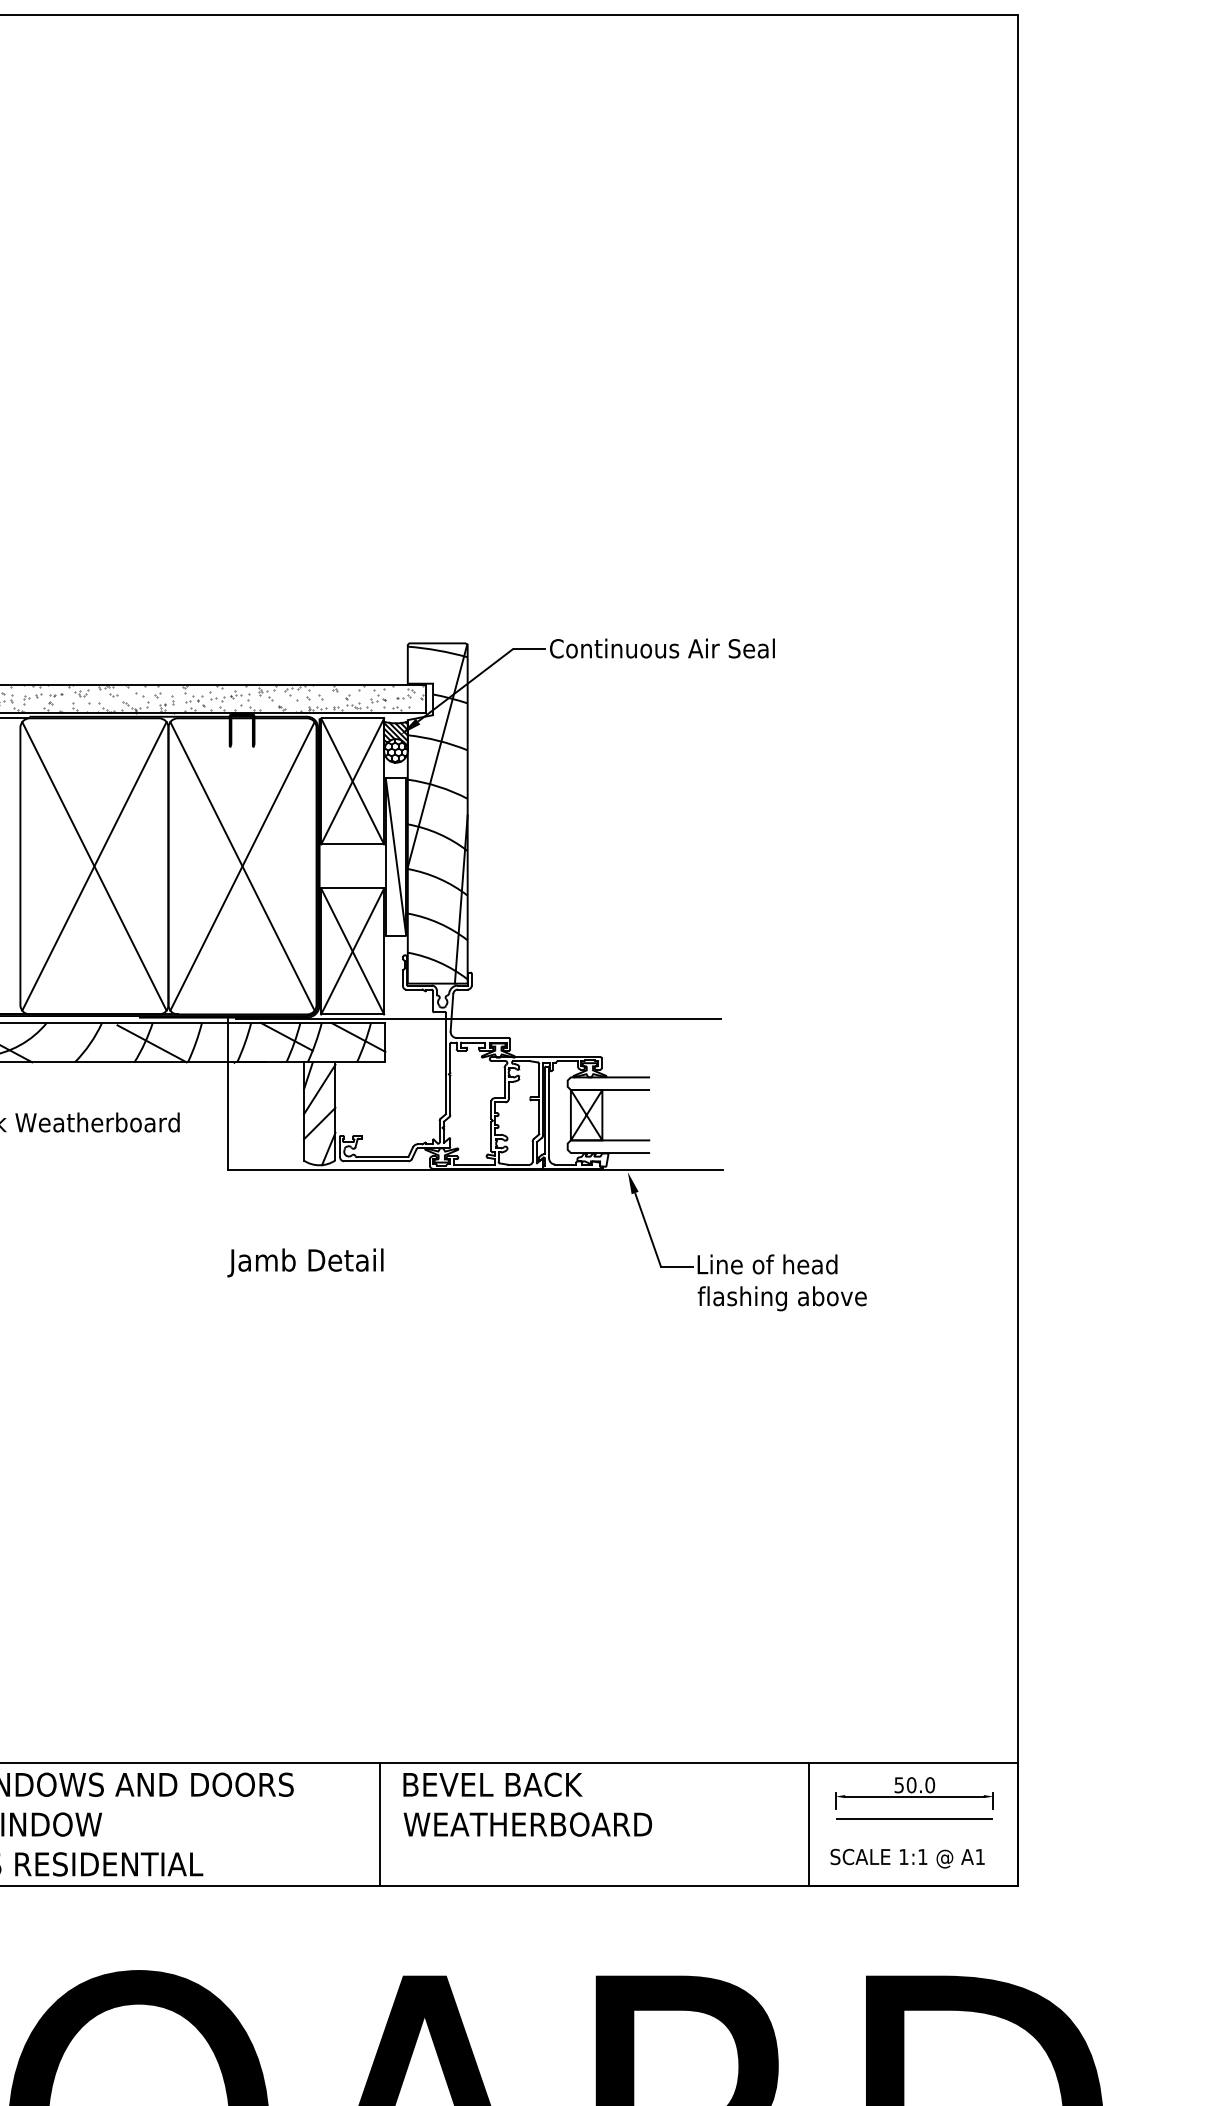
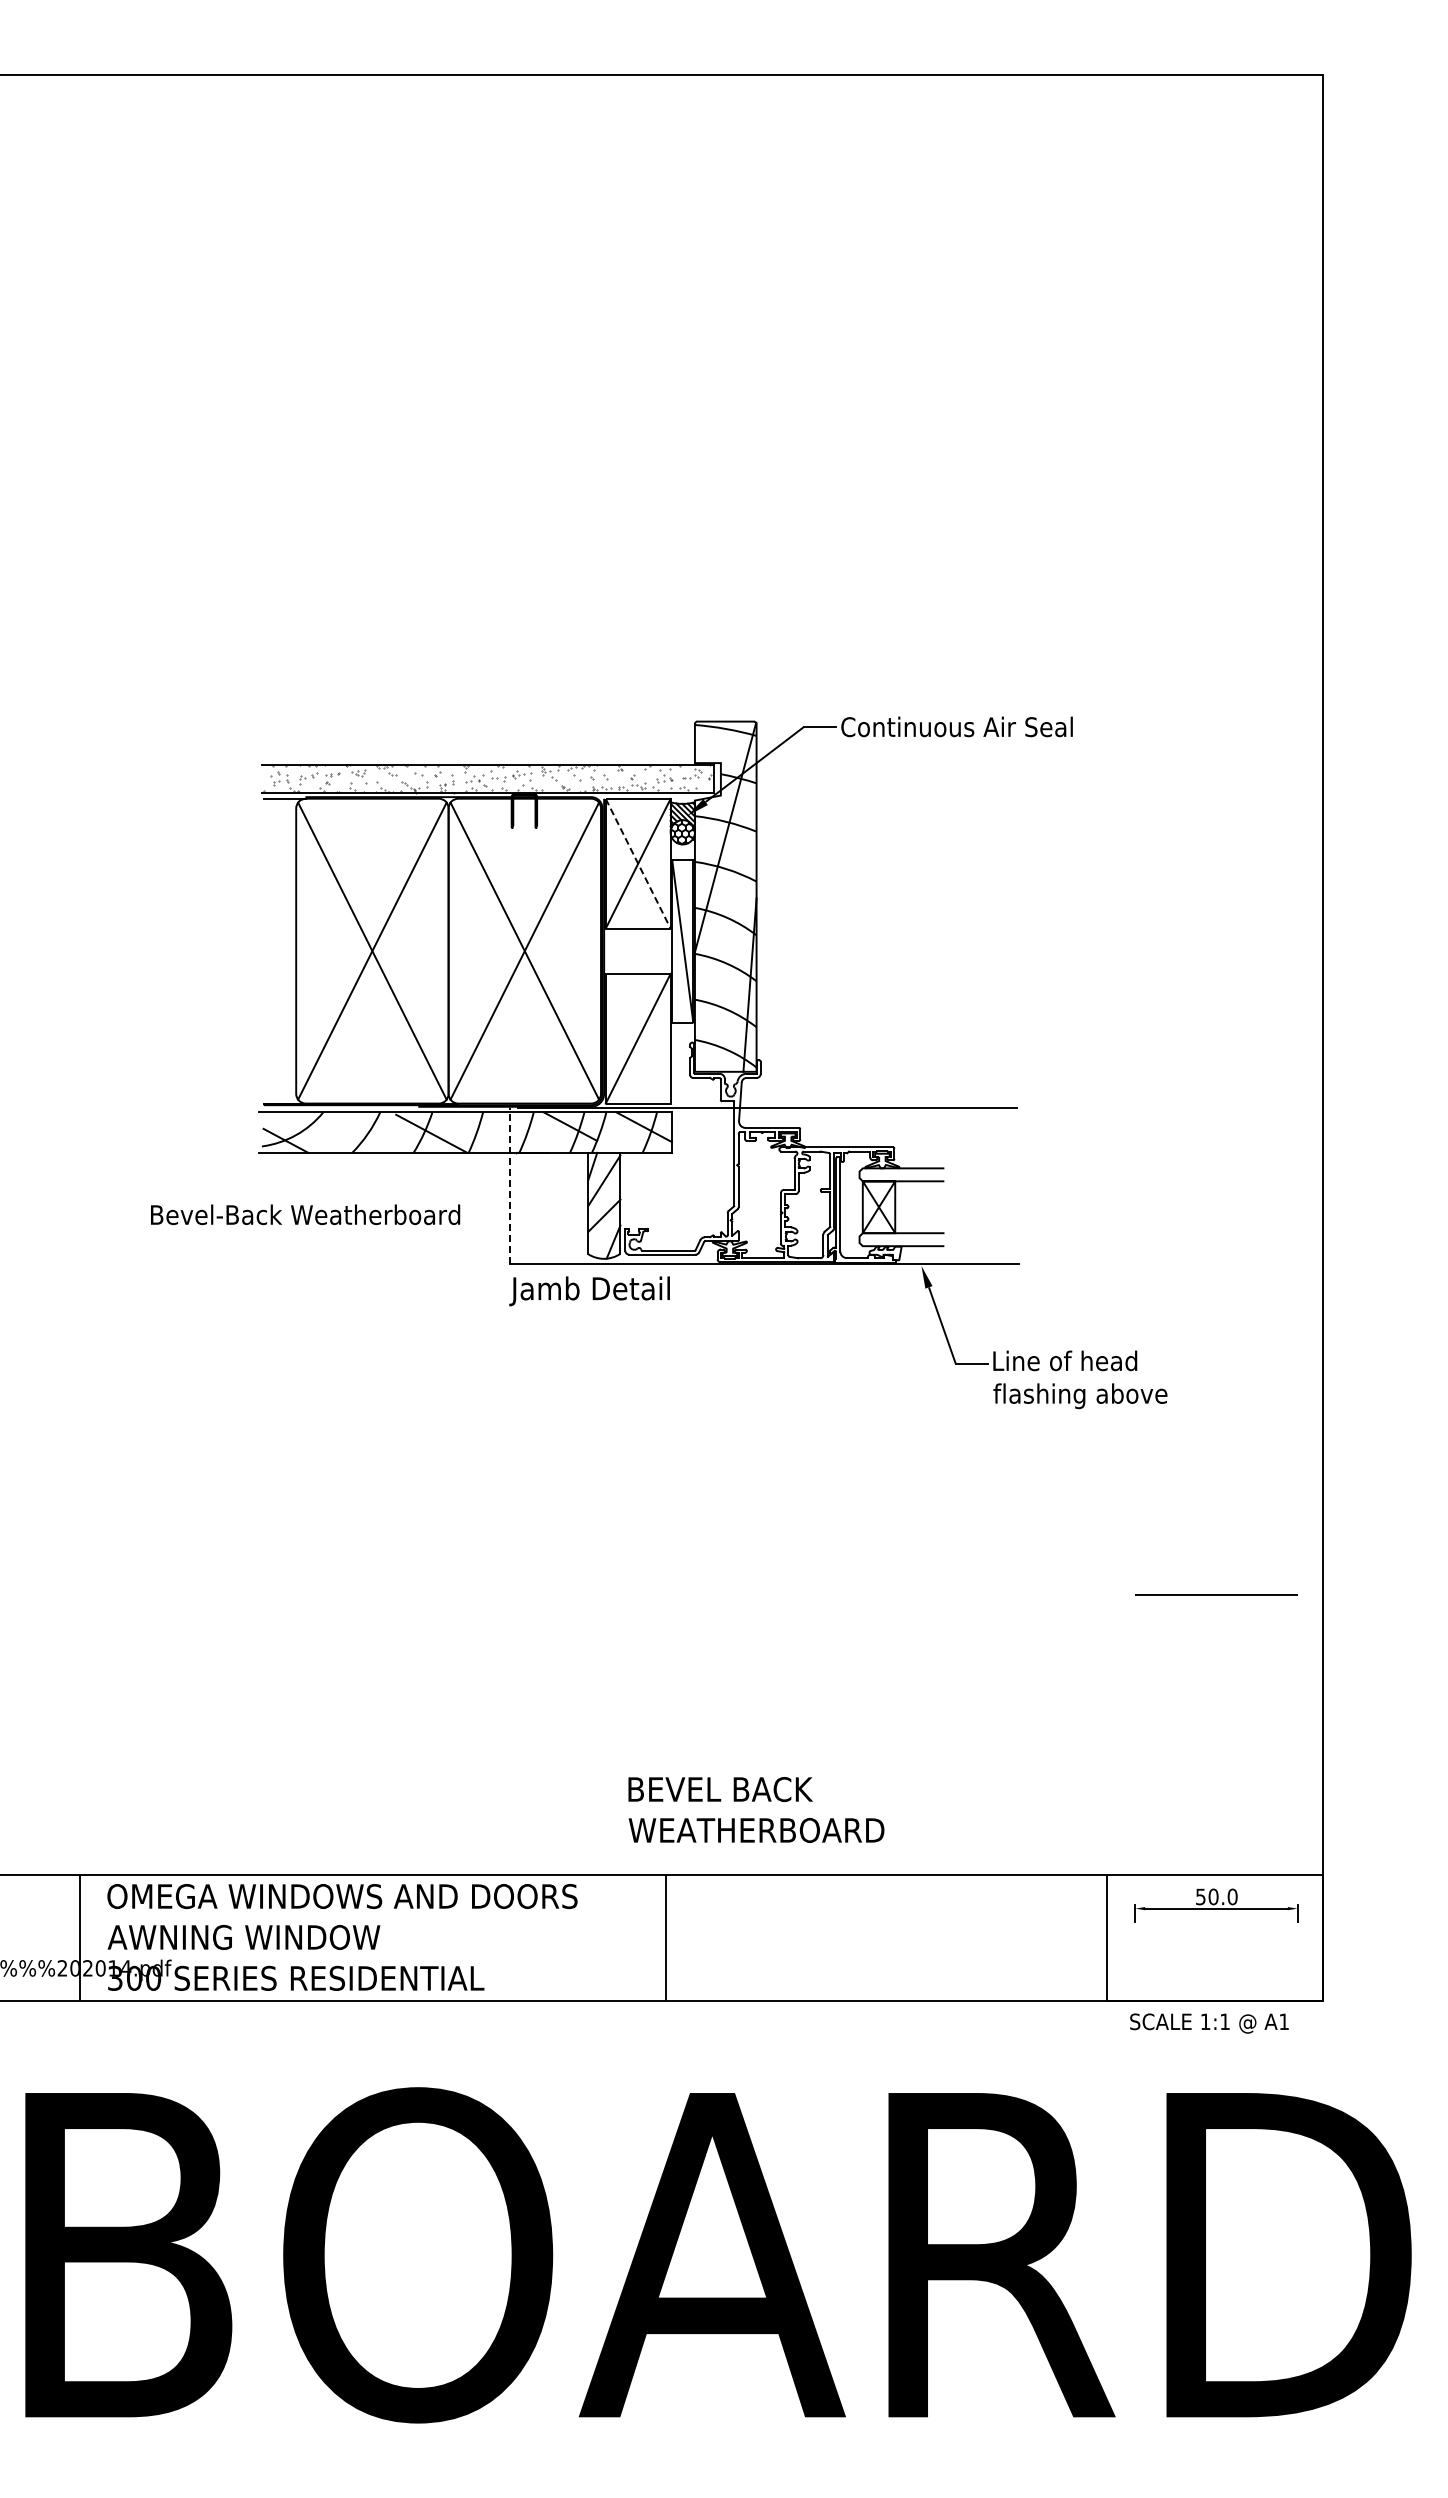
line: (352, 781) -> (638, 863), solid -> dashed
line: (351, 951) -> (637, 1038), removed
line: (227, 1095) -> (509, 1186), solid -> dashed
text: (305, 1263) -> (589, 1291), moved
text: (527, 1804) -> (756, 1809), moved
line: (914, 1817) -> (1216, 1594), moved
text: (907, 1858) -> (1209, 2023), moved

